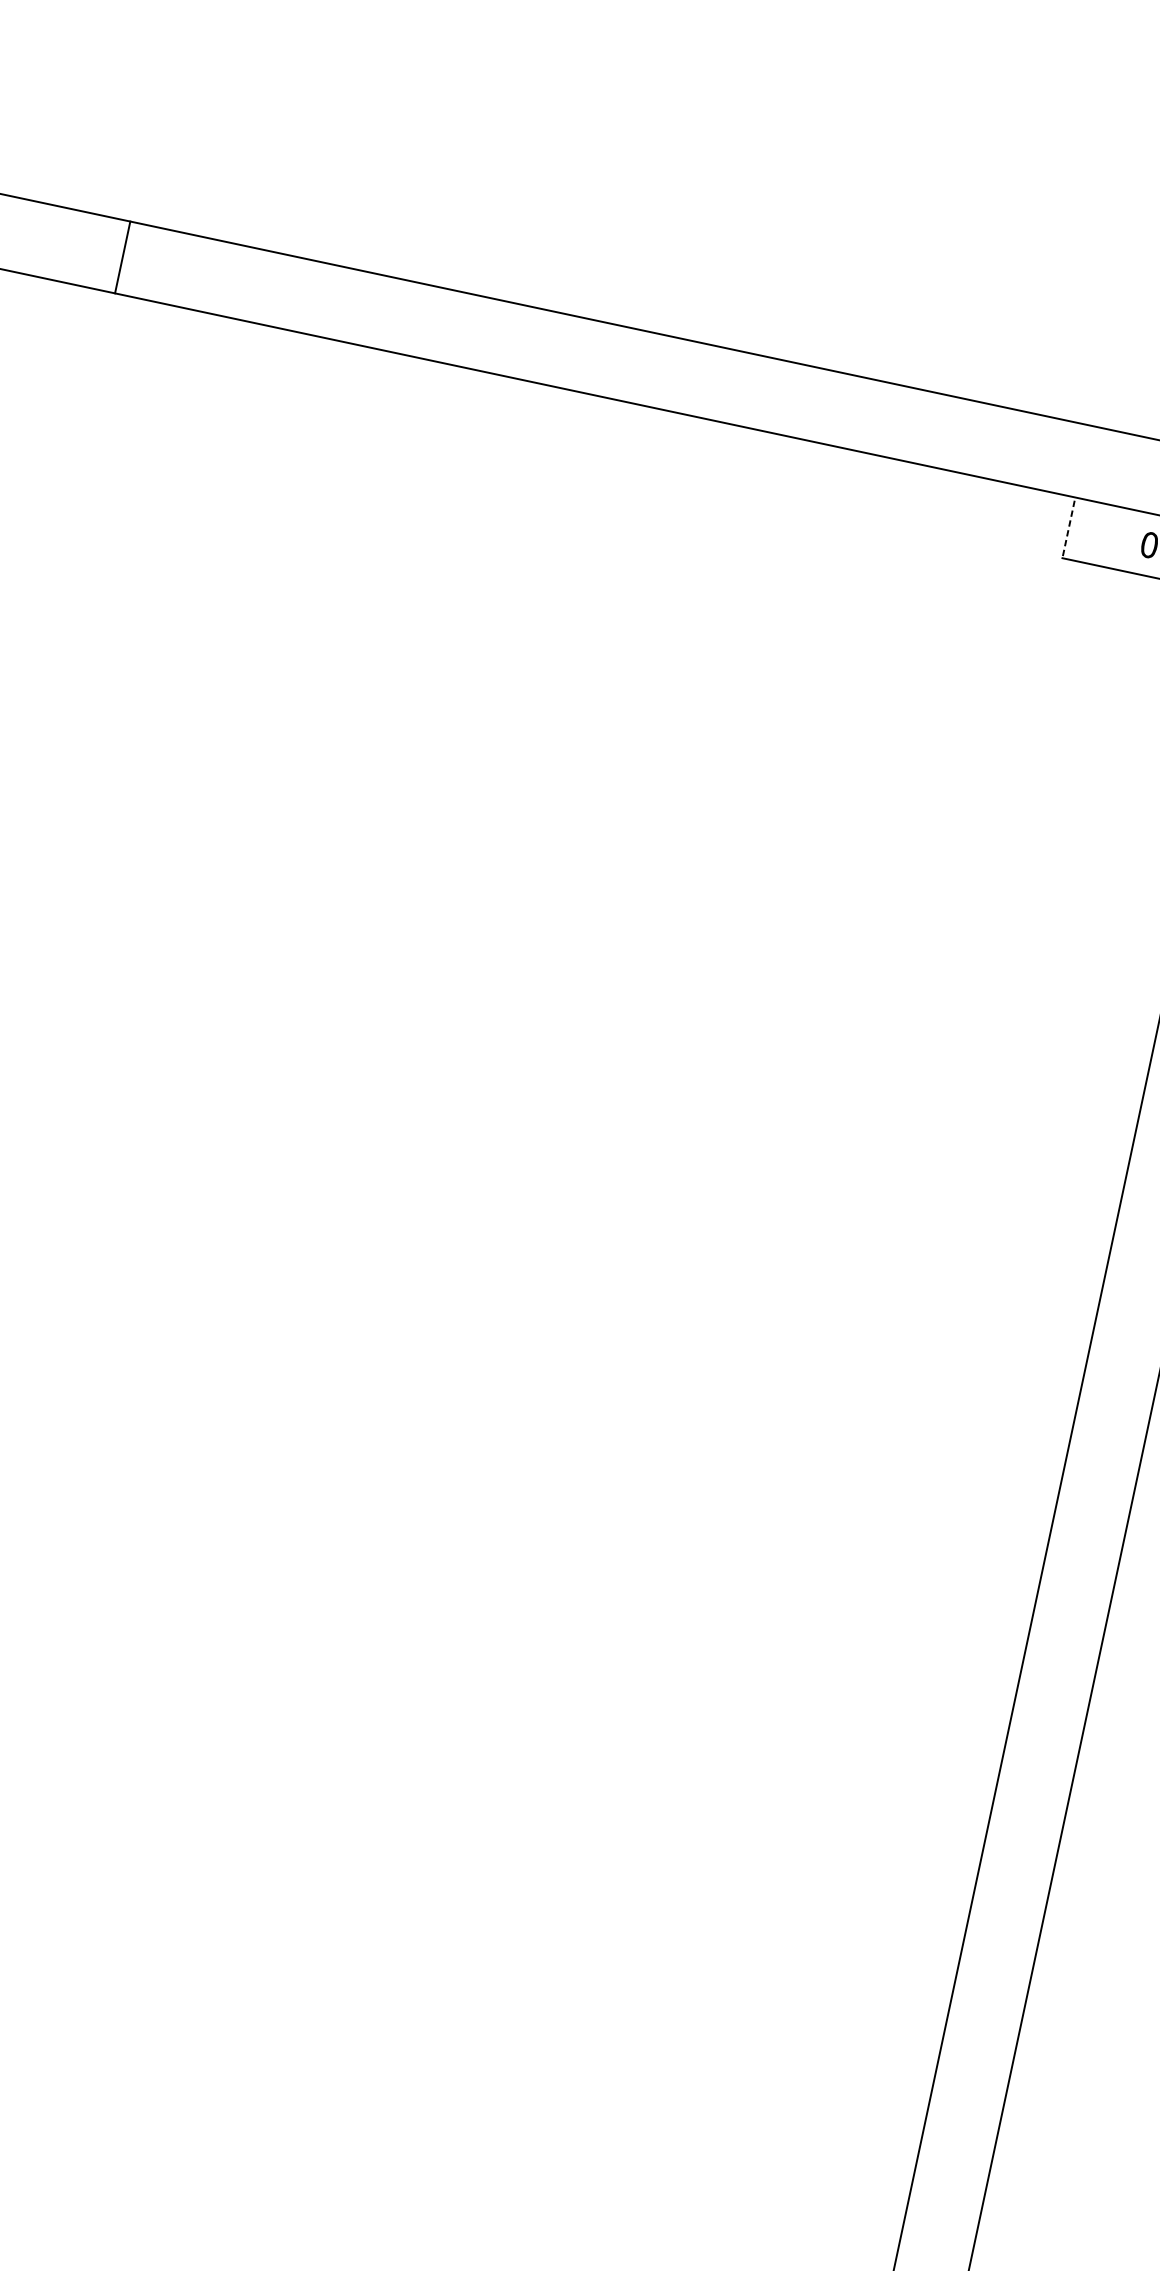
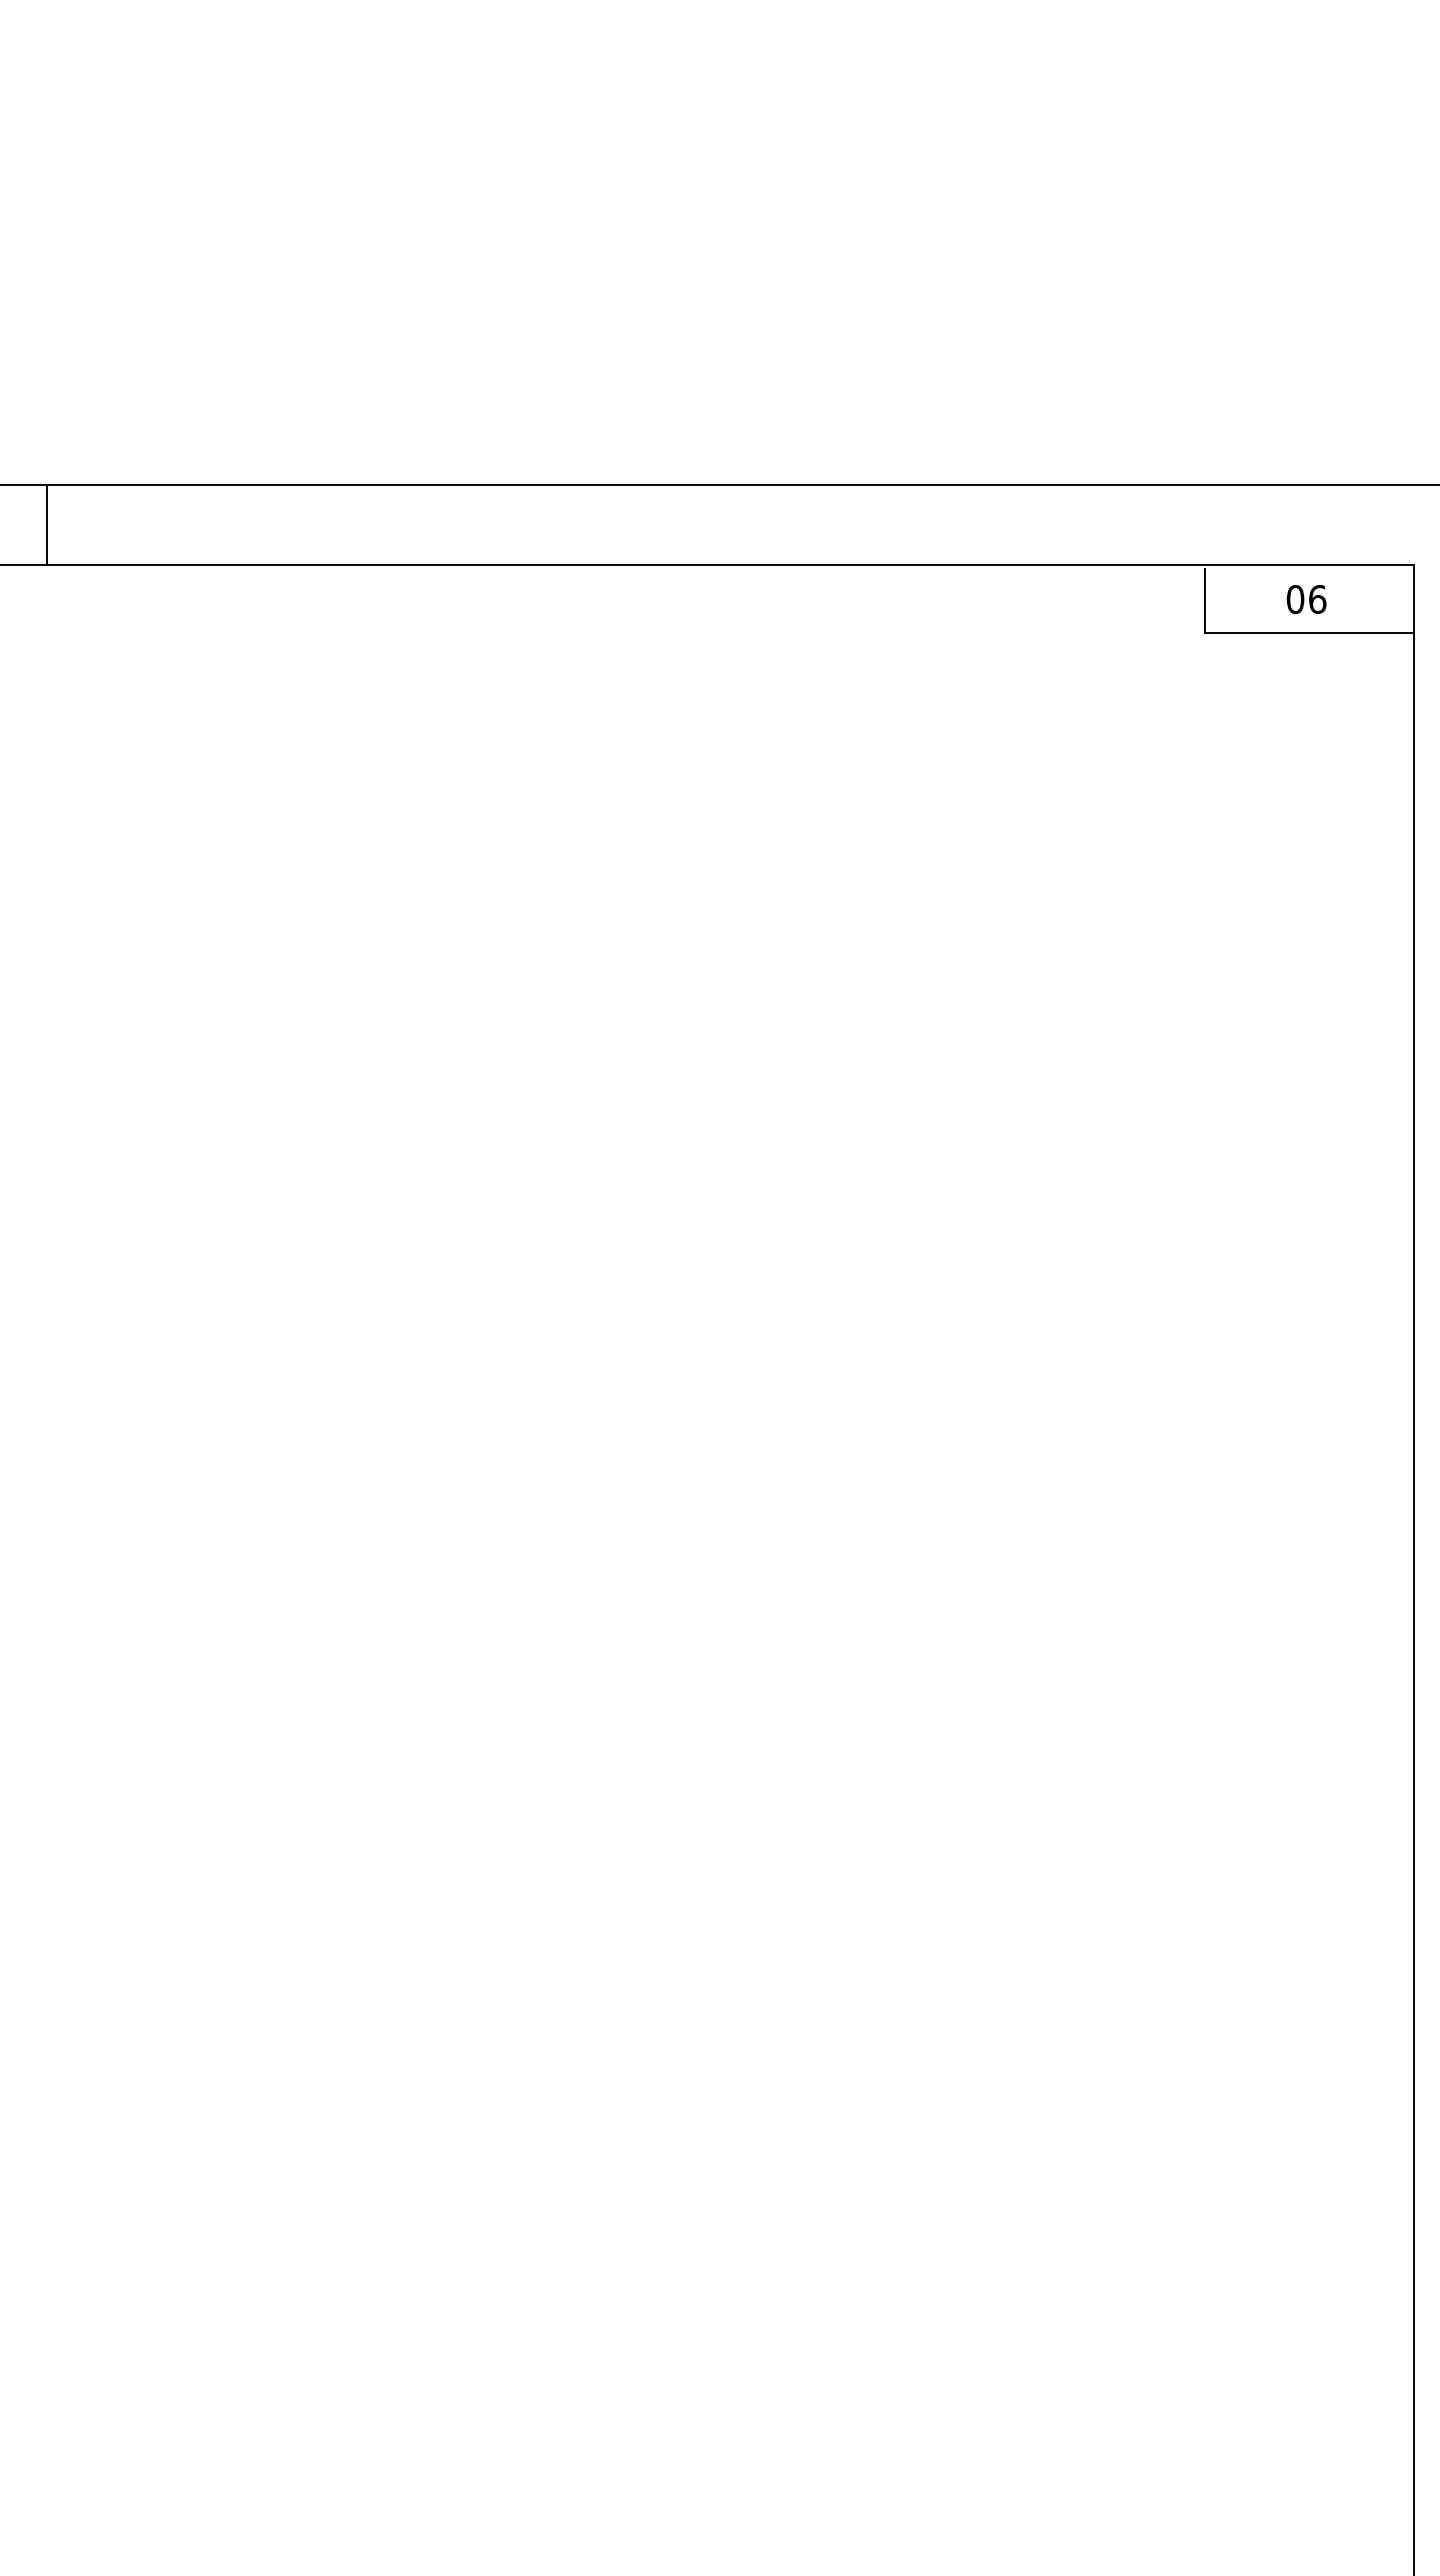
line: (122, 256) -> (46, 524), moved
line: (1068, 529) -> (1205, 601), dashed -> solid

